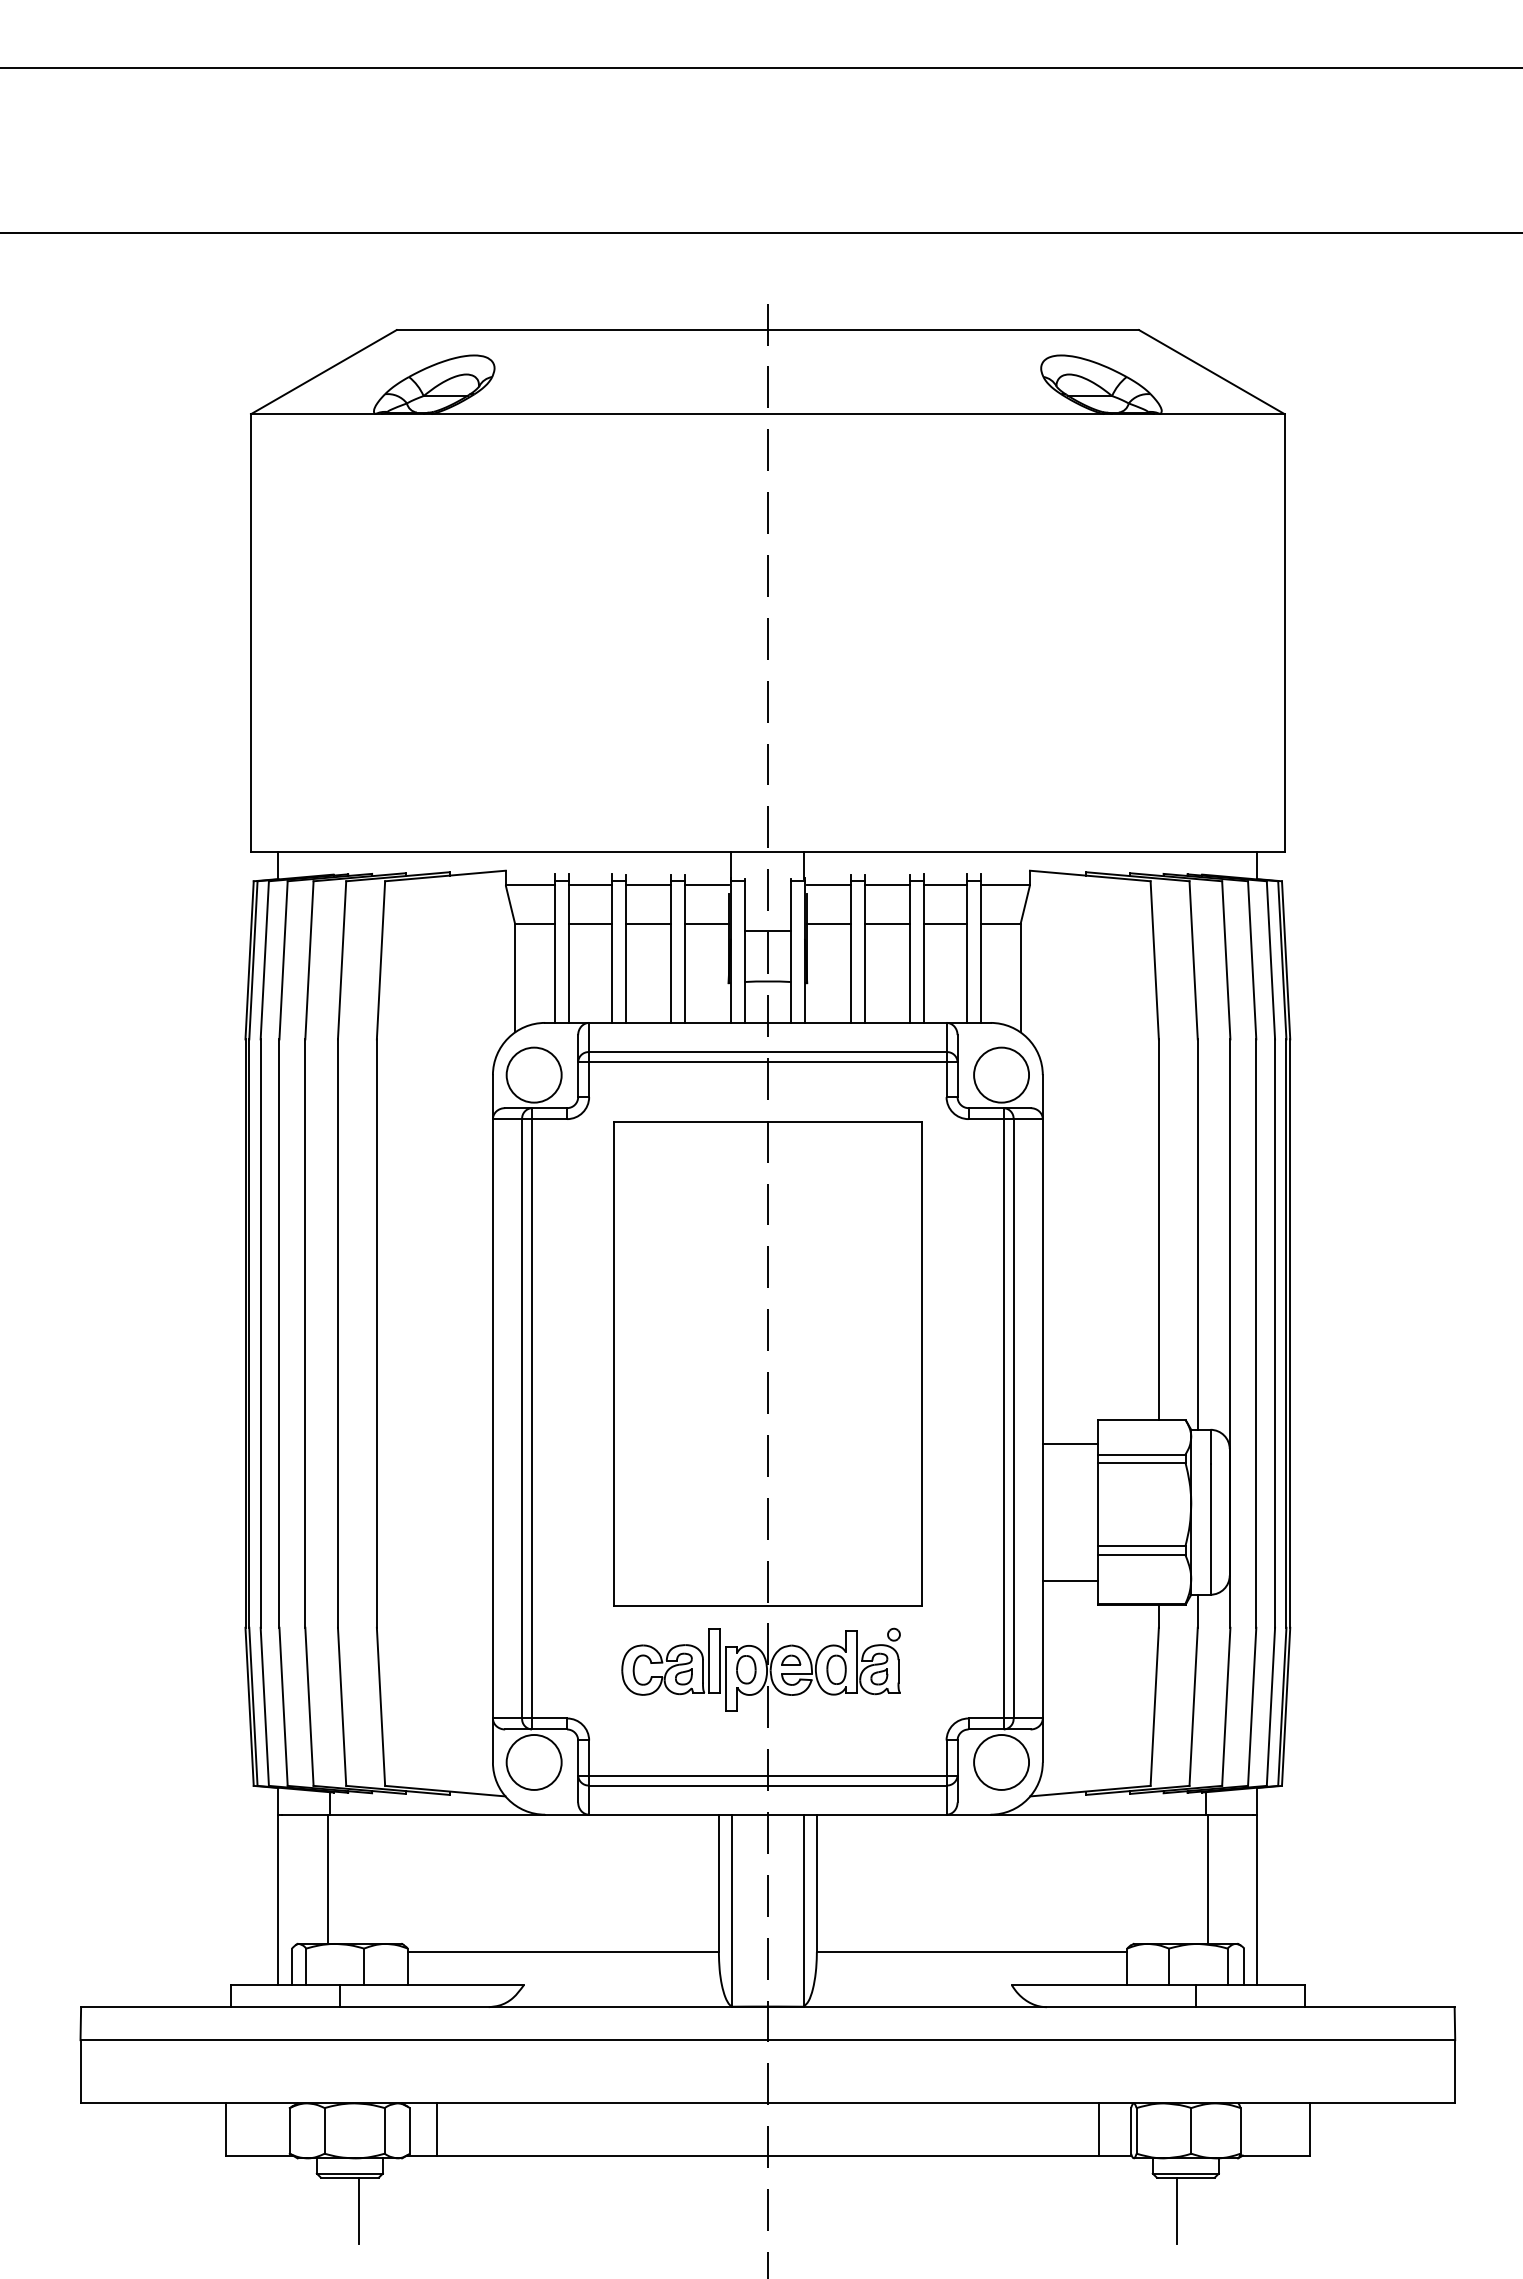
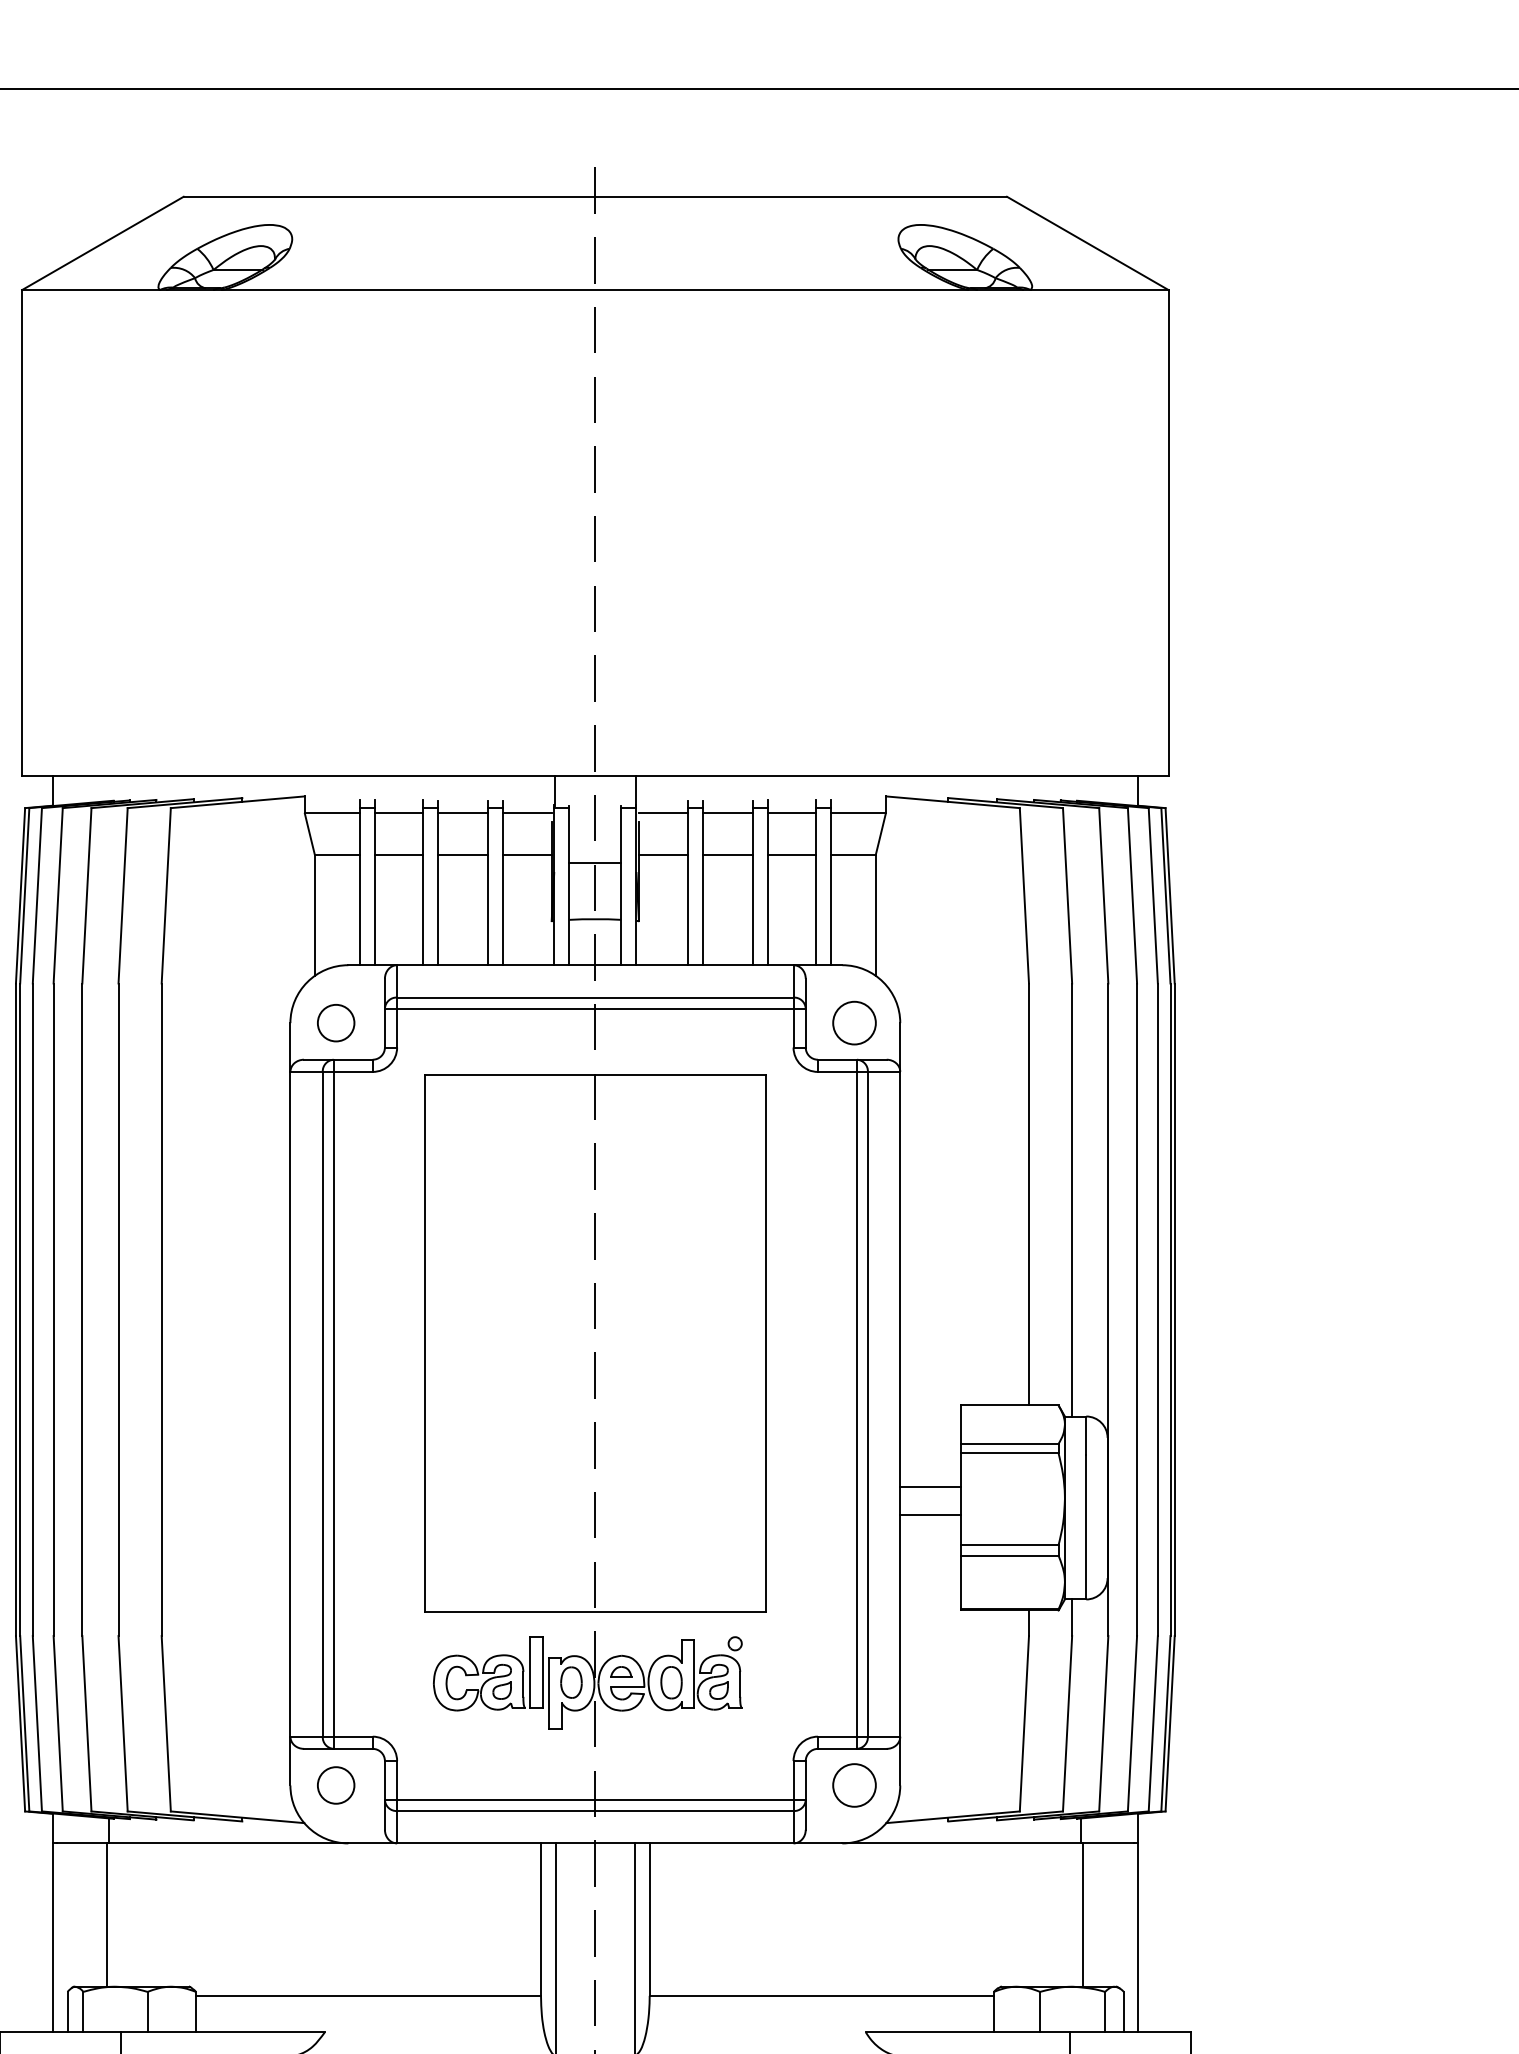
circle: (533, 1074) -> (335, 1022), size x0.6
circle: (1001, 1074) -> (854, 1022), size x0.7
line: (1069, 1443) -> (929, 1514), moved
line: (1069, 1581) -> (929, 1487), moved
circle: (533, 1761) -> (335, 1784), size x0.6
circle: (1001, 1761) -> (854, 1784), size x0.7

